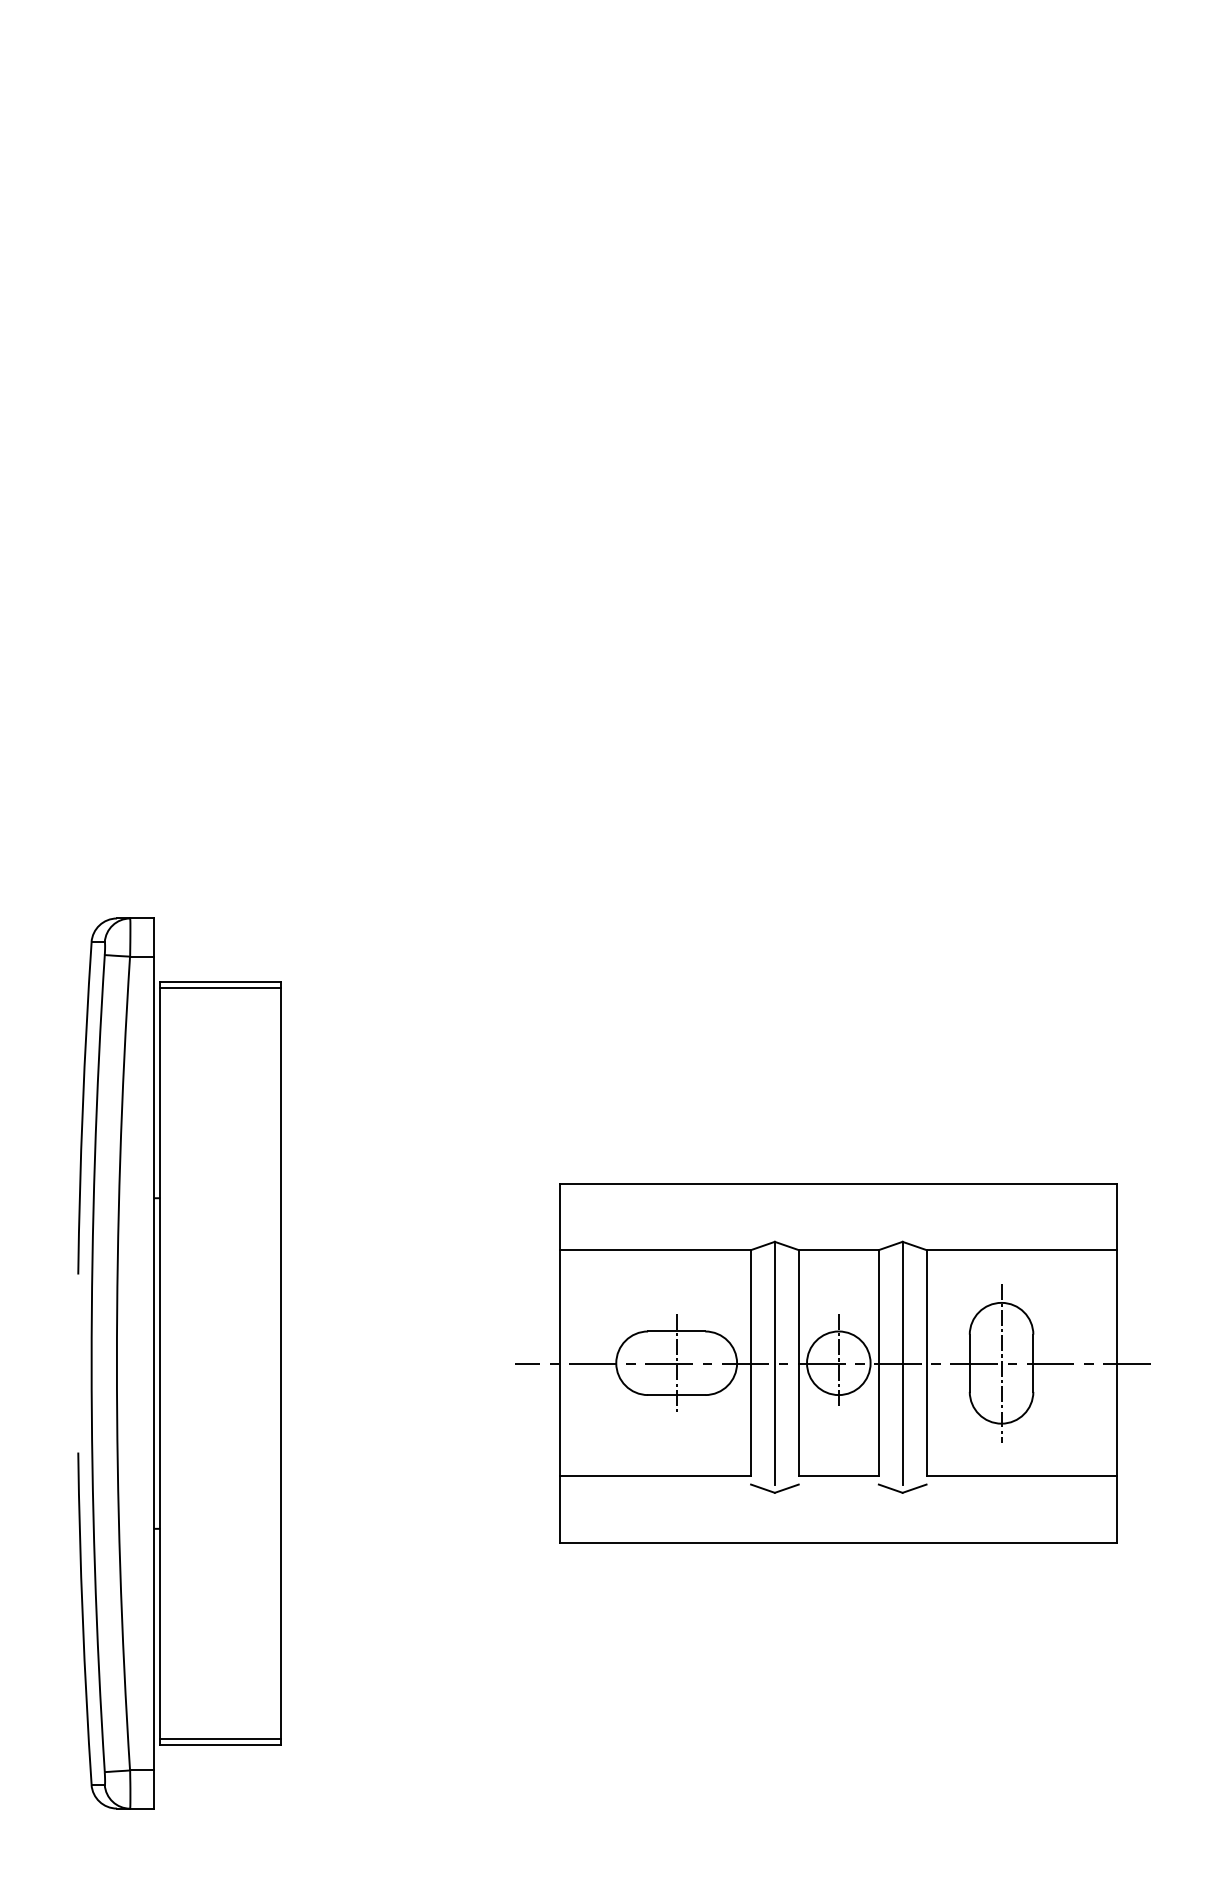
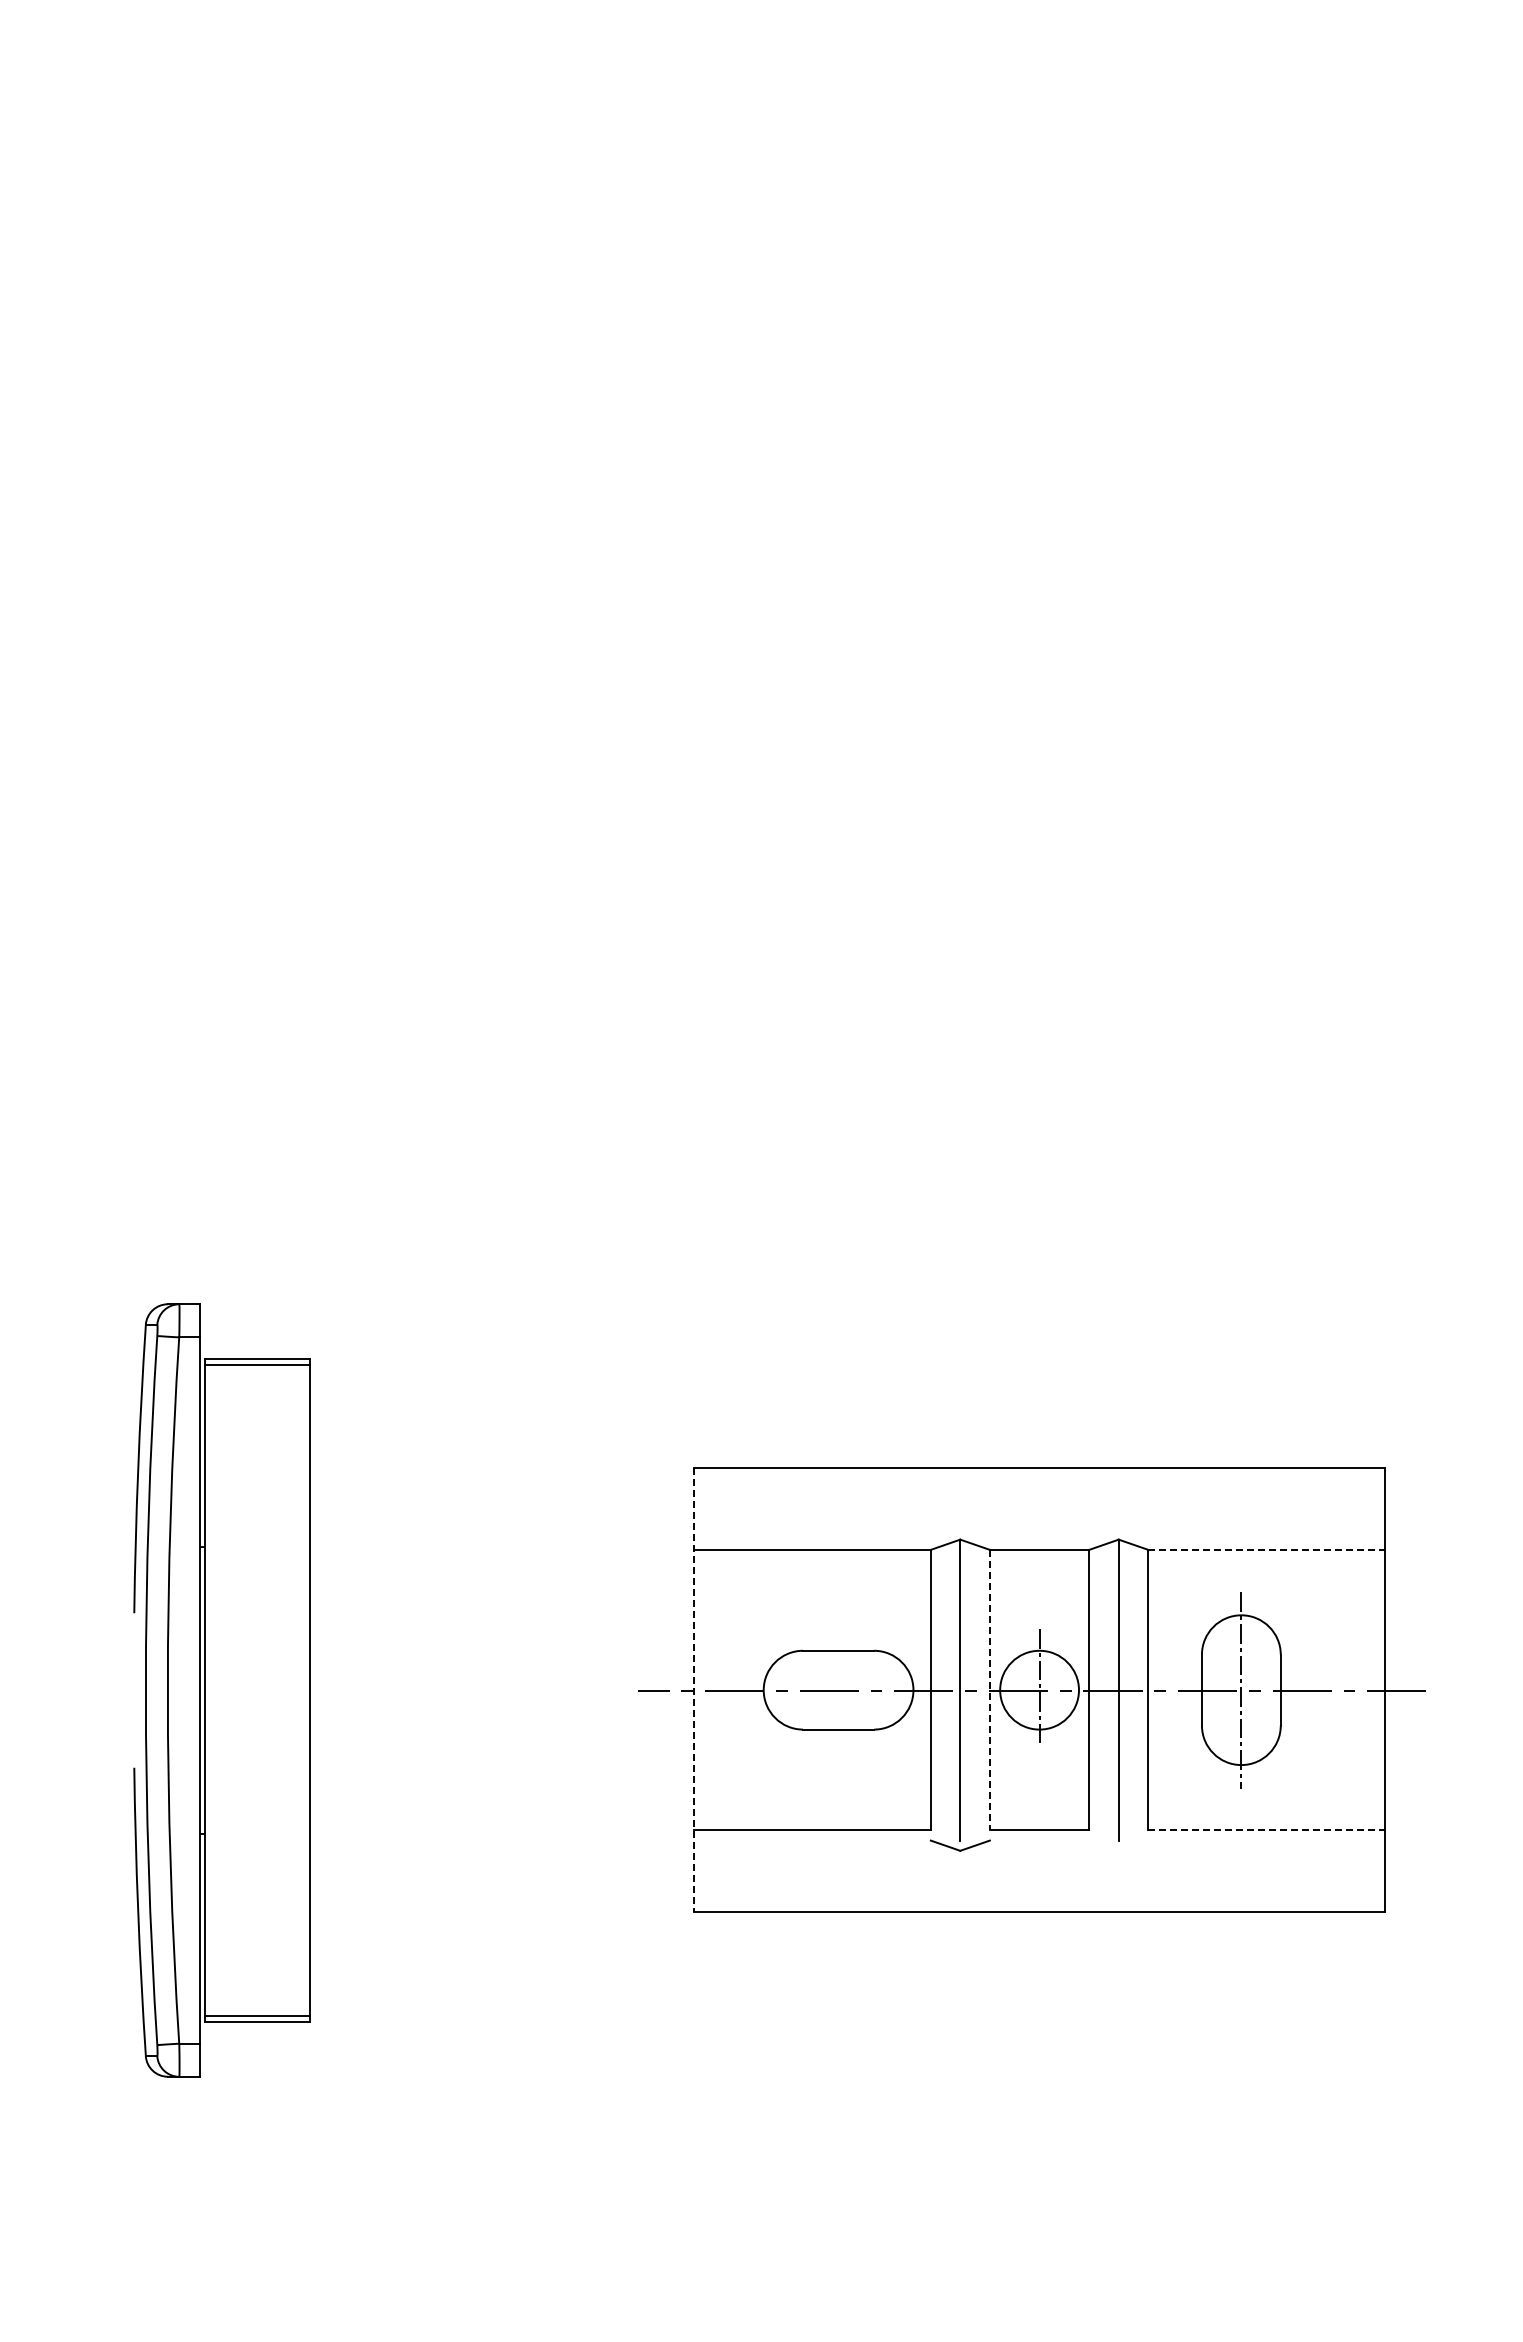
line: (1022, 1249) -> (1267, 1549), solid -> dashed
line: (676, 1362) -> (838, 1689), removed
part: (178, 1363) -> (221, 1690), size x0.7
line: (560, 1363) -> (694, 1690), solid -> dashed
line: (798, 1363) -> (989, 1690), solid -> dashed
line: (1022, 1476) -> (1267, 1830), solid -> dashed
part: (902, 1488) -> (1118, 1845), removed

